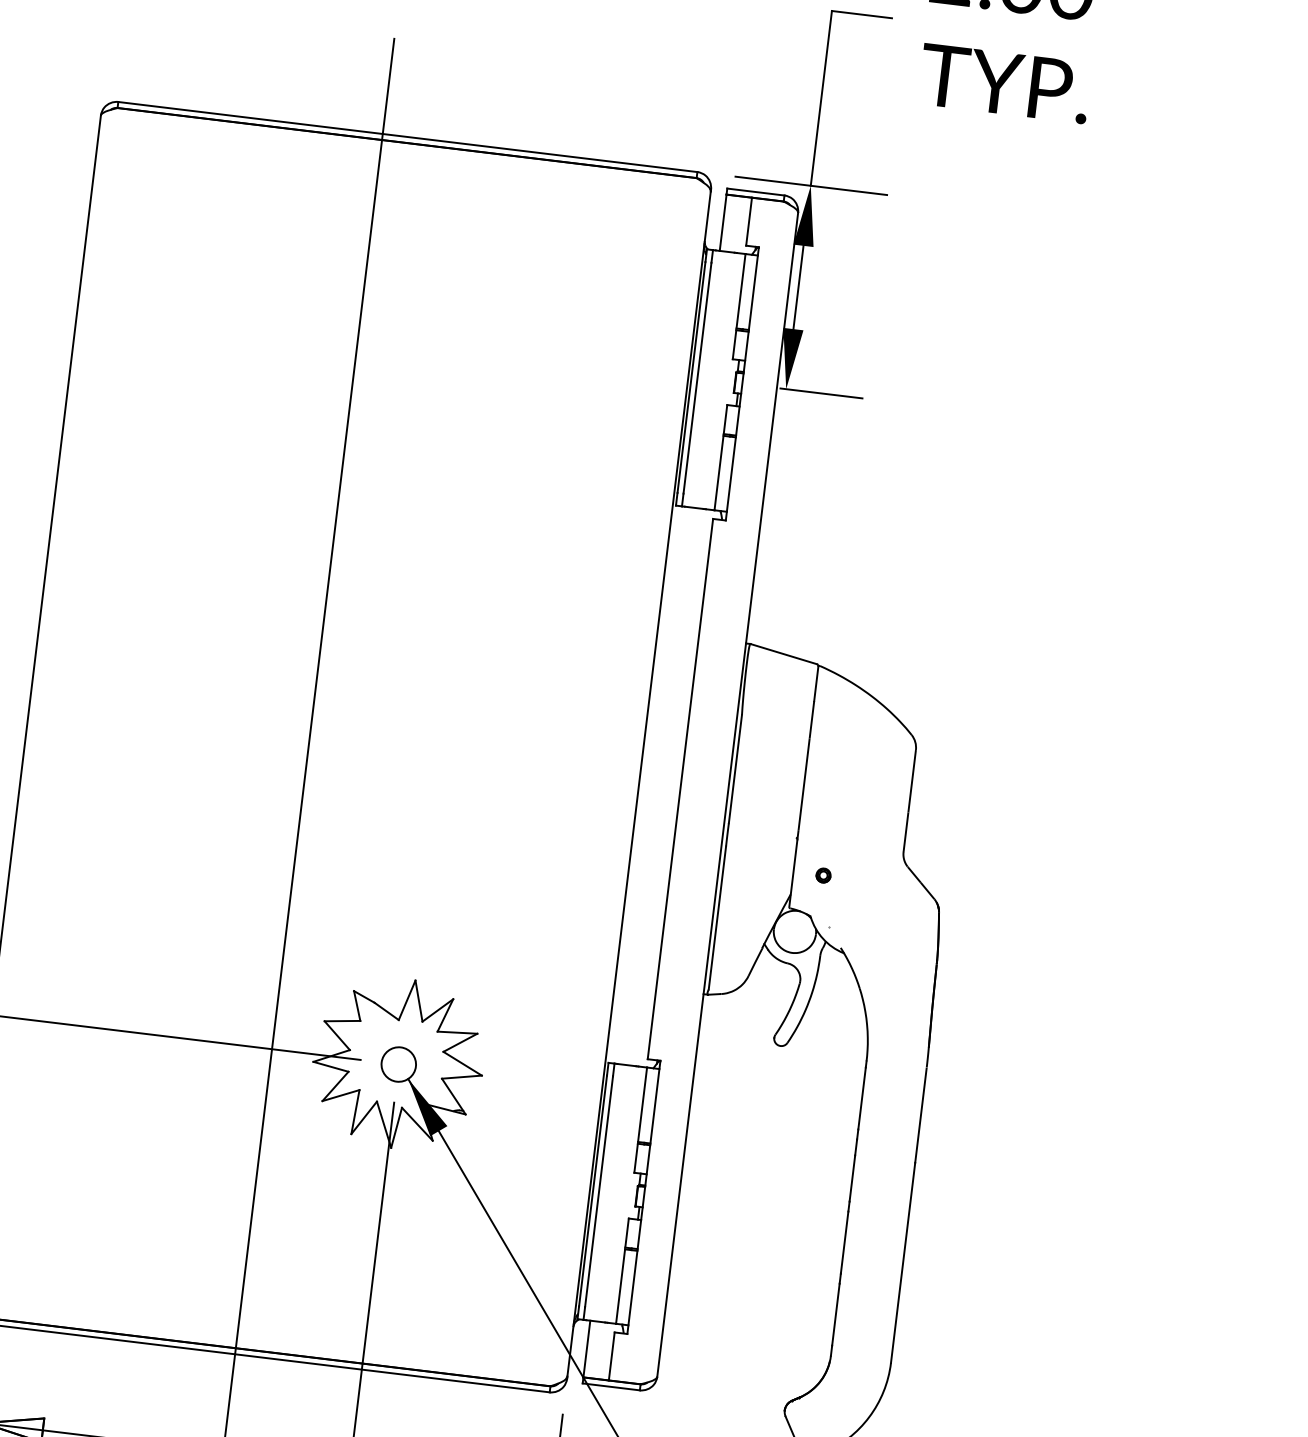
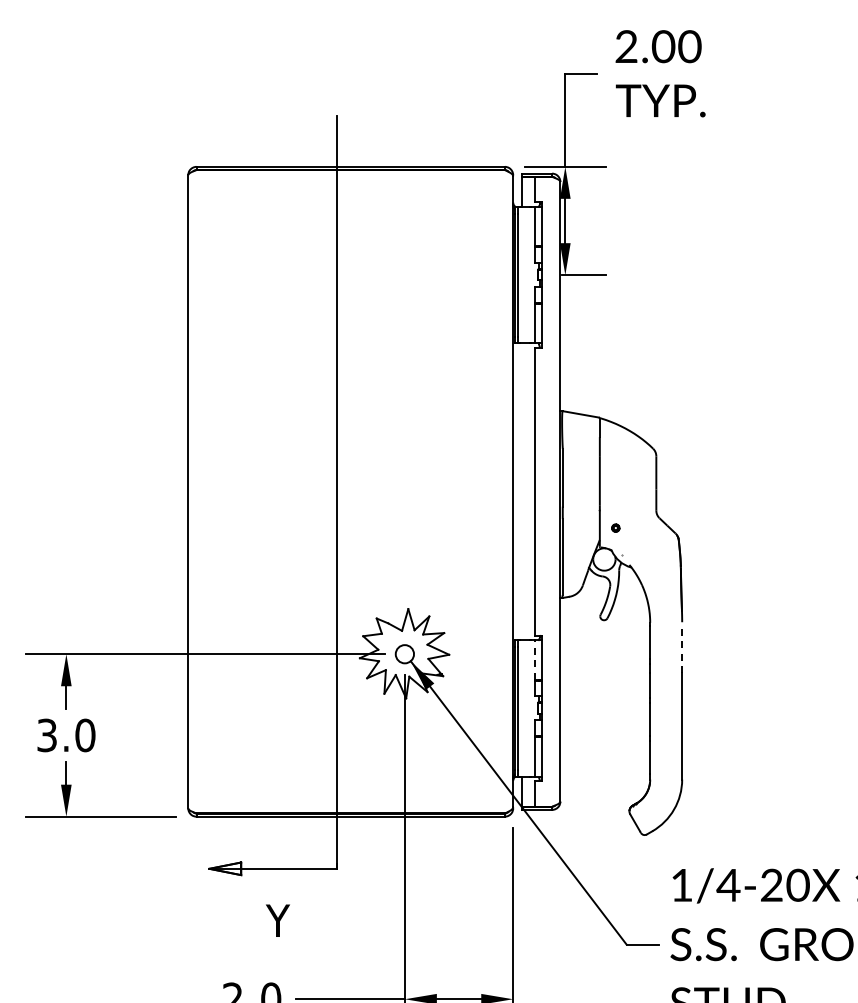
line: (642, 1104) -> (535, 659), solid -> dashed
line: (921, 1114) -> (682, 647), solid -> dashed

